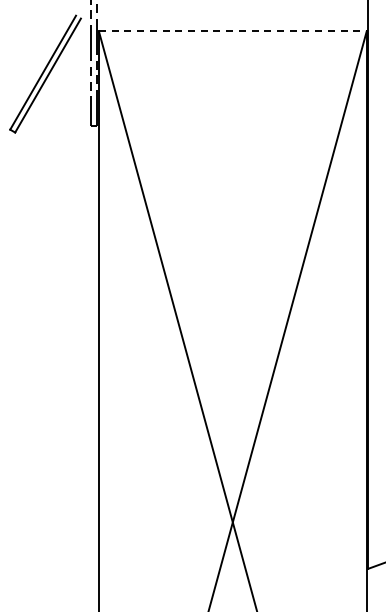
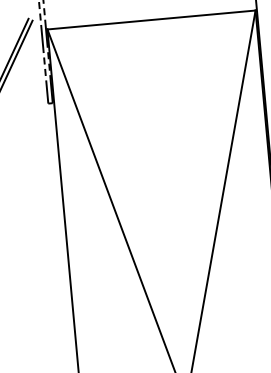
line: (232, 31) -> (151, 20), dashed -> solid

